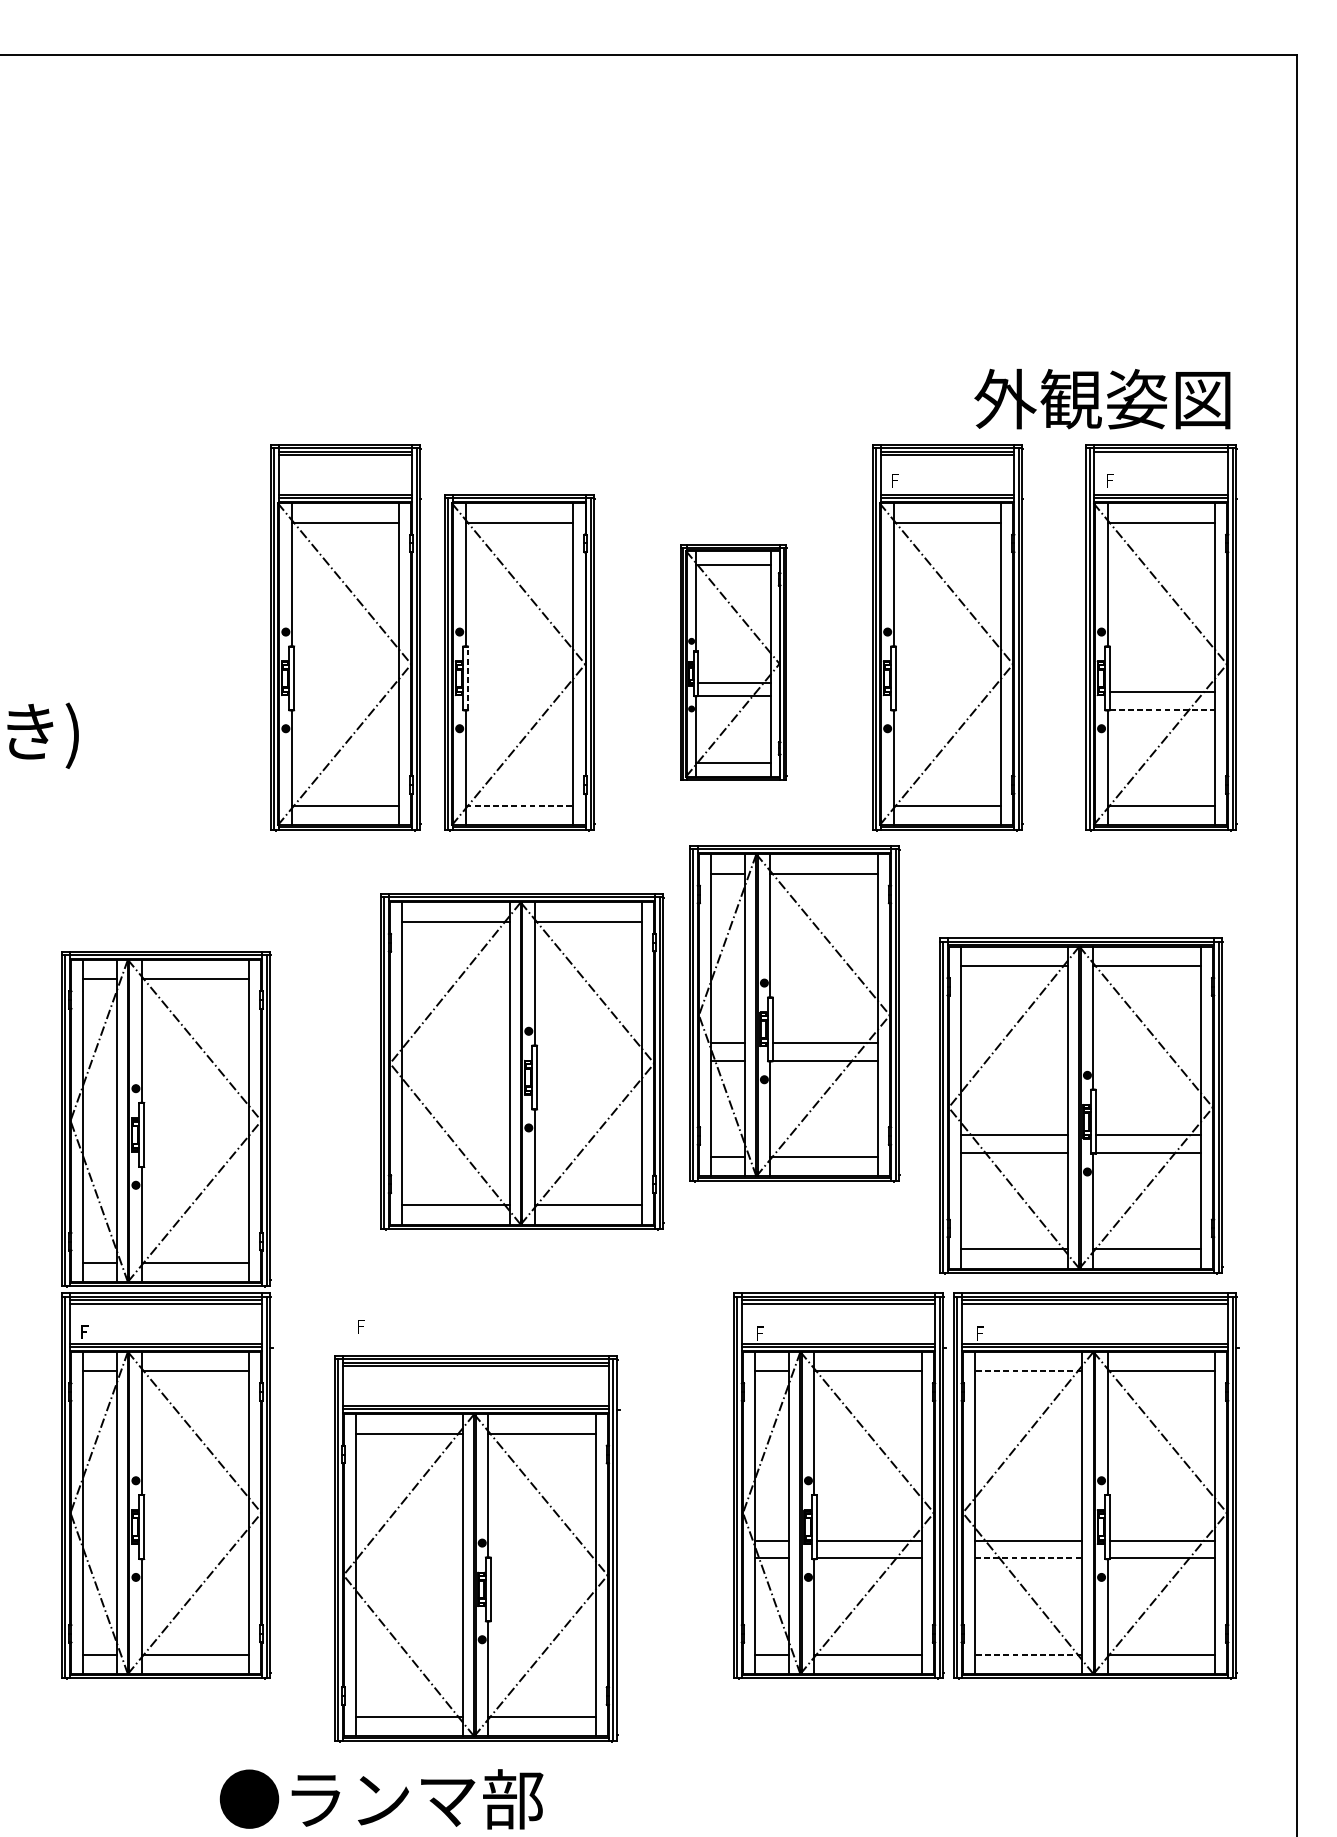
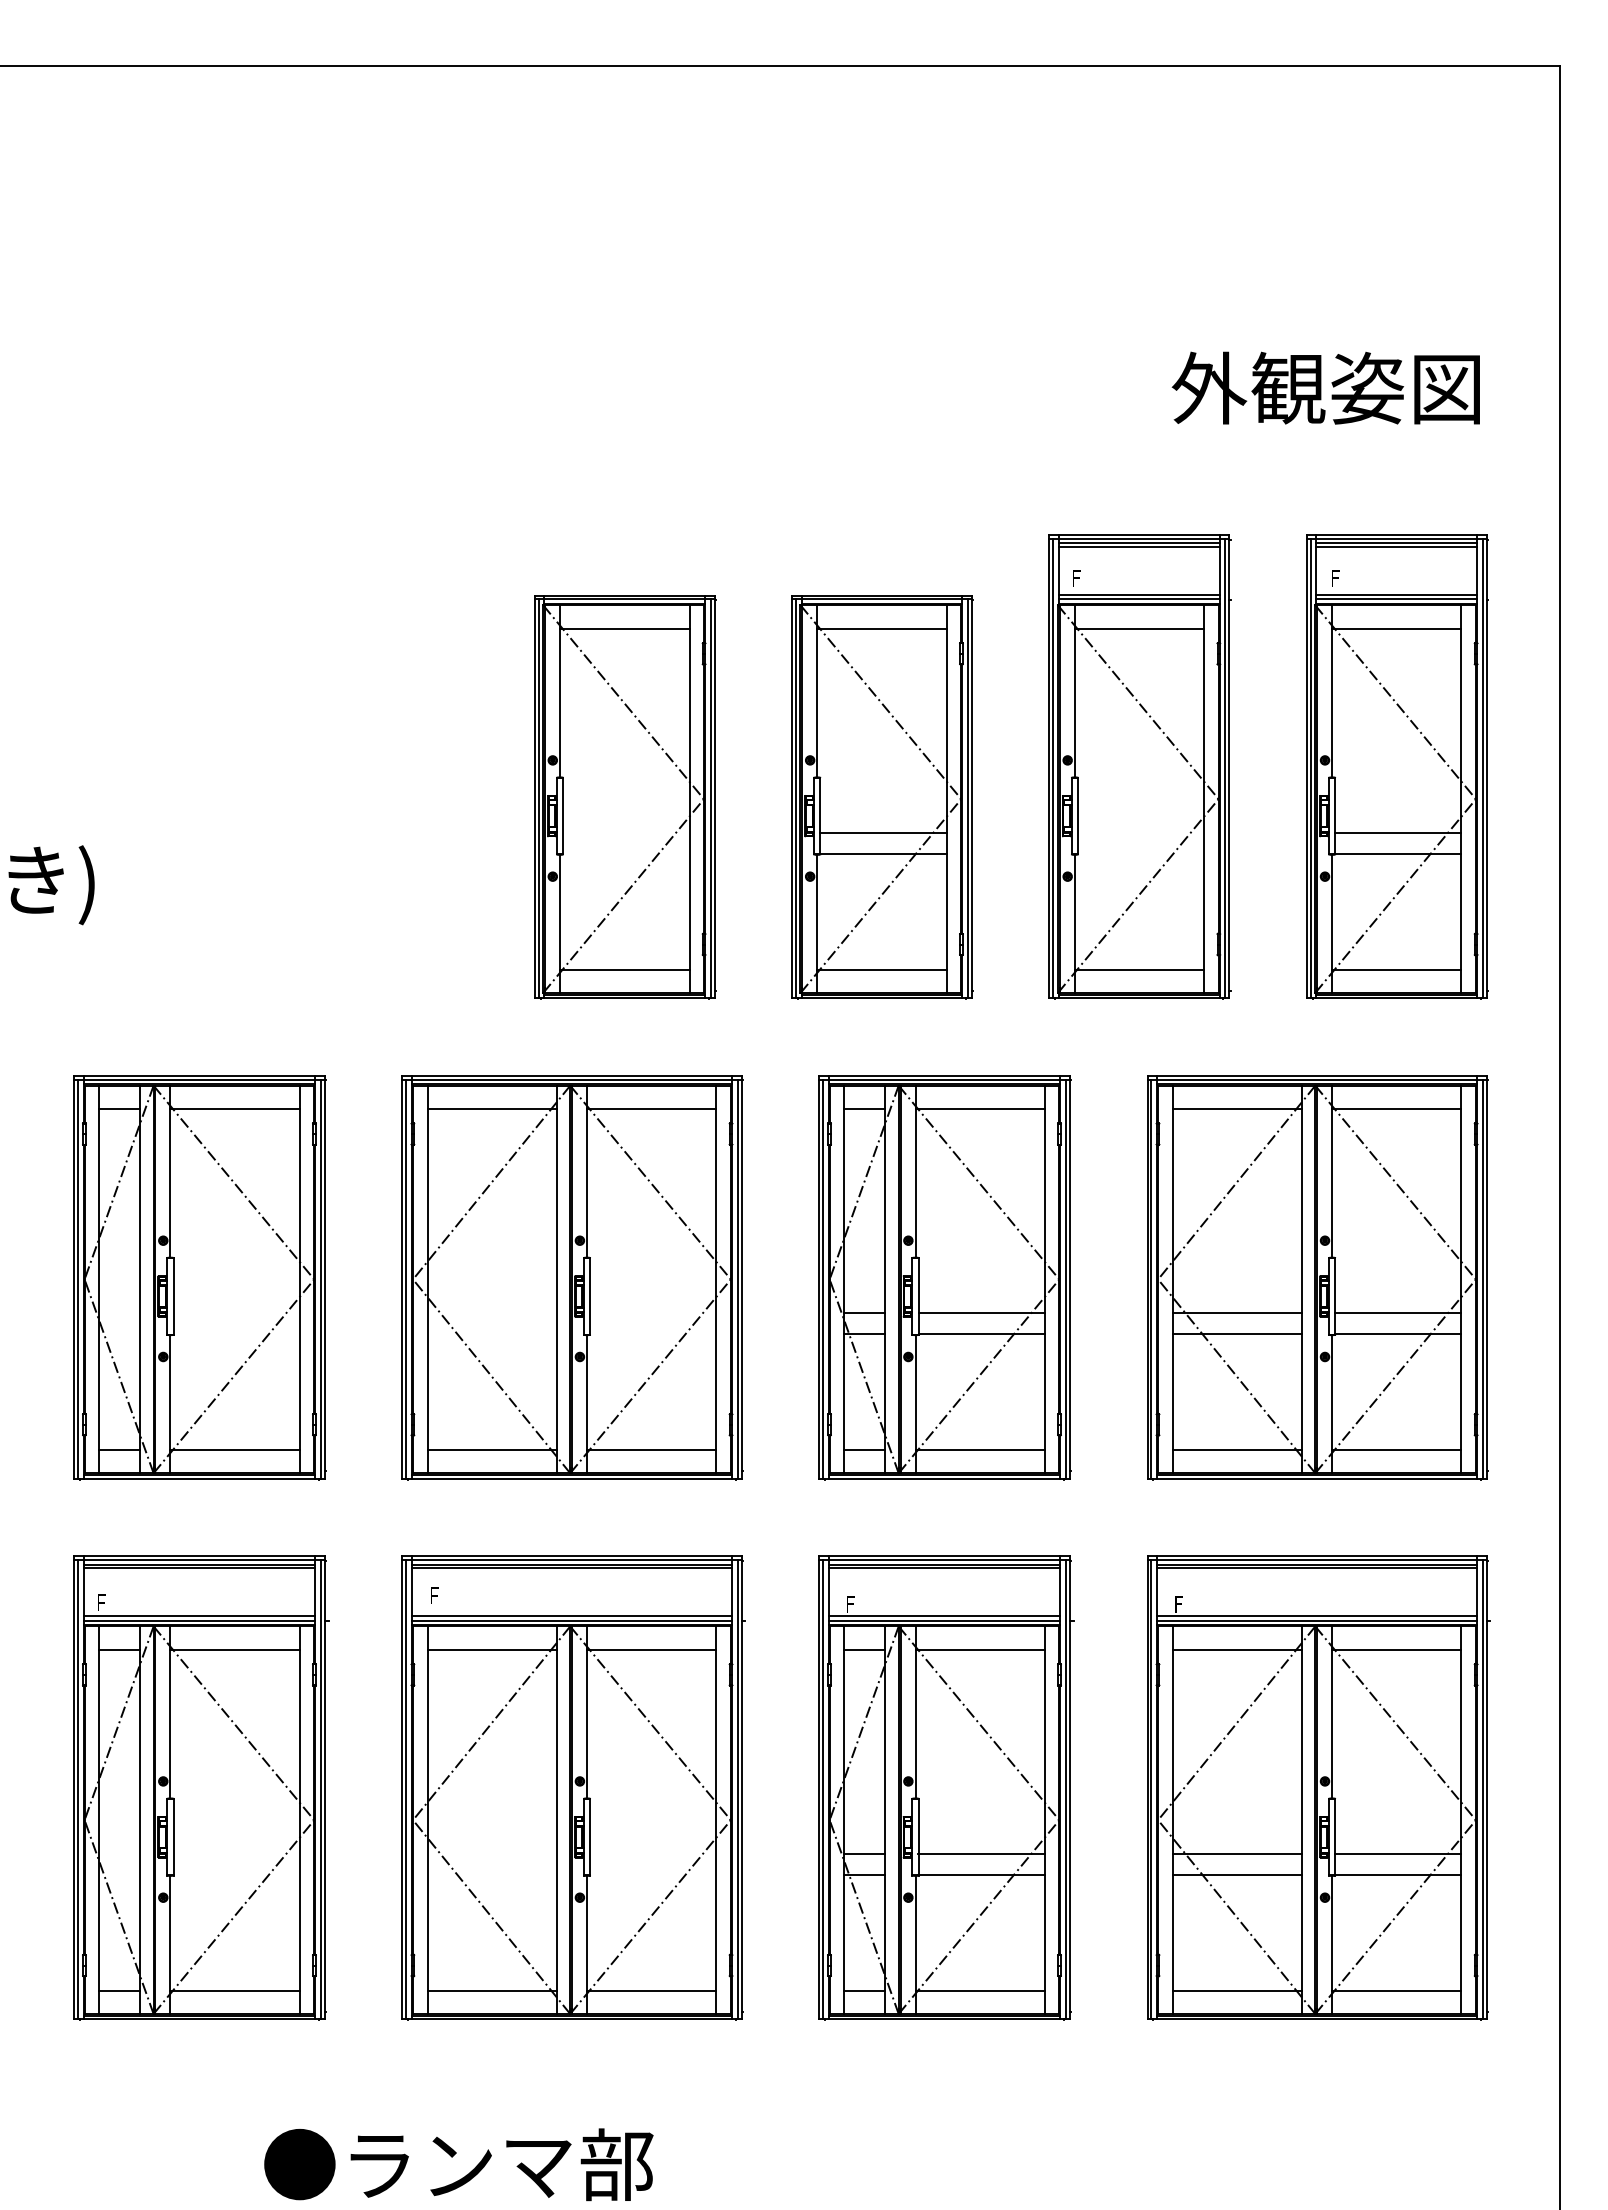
text: (1101, 398) -> (1325, 387), moved
line: (1160, 455) -> (1396, 547), added
part: (345, 637) -> (415, 766), removed
part: (733, 662) -> (882, 797), size x1.43
line: (468, 677) -> (563, 815), dashed -> solid
line: (1162, 709) -> (1398, 853), dashed -> solid
line: (519, 805) -> (624, 969), dashed -> solid
part: (794, 1013) -> (944, 1277), moved
part: (522, 1061) -> (572, 1277), moved
part: (1081, 1105) -> (1317, 1277), moved
part: (166, 1119) -> (199, 1277), moved
line: (1028, 1371) -> (1237, 1649), dashed -> solid
part: (840, 1485) -> (946, 1787), moved
part: (476, 1548) -> (573, 1787), moved
line: (1028, 1558) -> (1237, 1874), dashed -> solid
line: (1028, 1654) -> (1237, 1990), dashed -> solid

